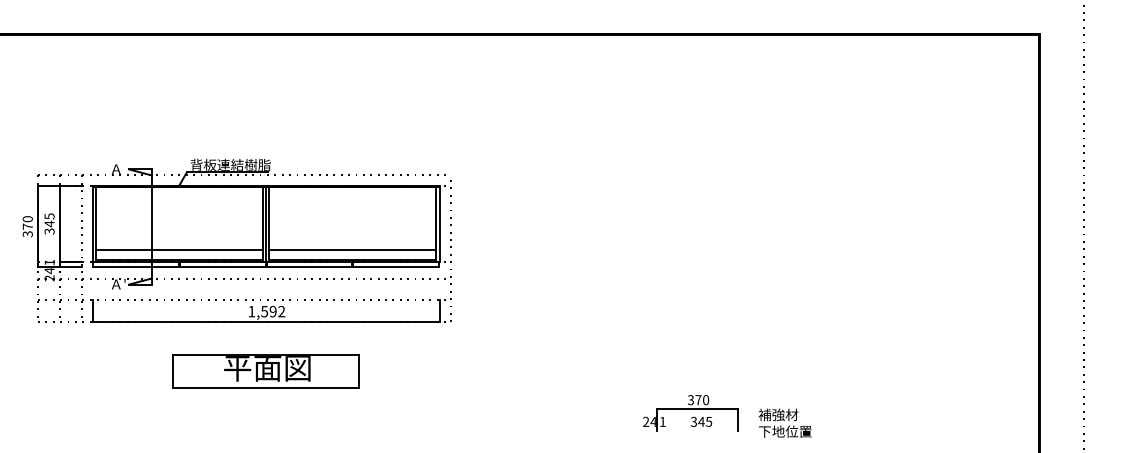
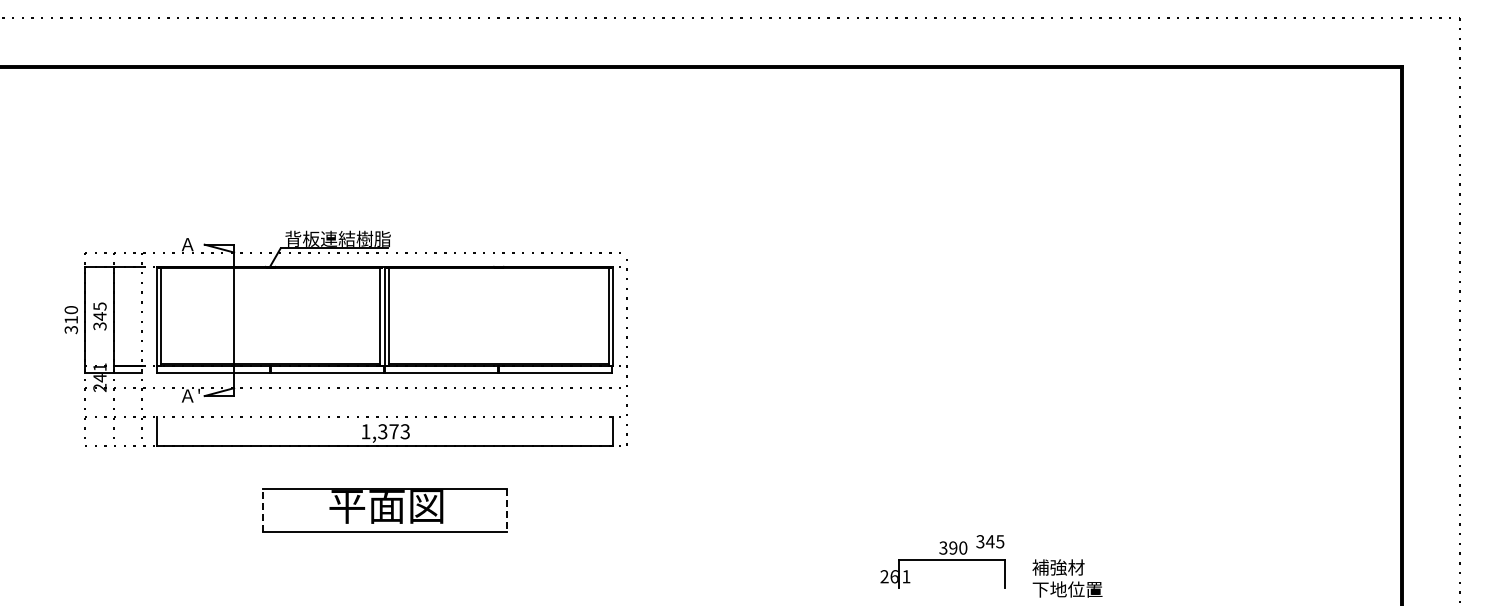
text: (27, 227) -> (70, 320), 370 -> 310
line: (179, 249) -> (270, 350), removed
line: (352, 249) -> (498, 350), removed
text: (272, 311) -> (393, 431), 1,592 -> 1,373
line: (173, 371) -> (262, 510), solid -> dashed
line: (358, 371) -> (506, 510), solid -> dashed
text: (698, 399) -> (953, 547), 370 -> 390
text: (652, 421) -> (893, 576), 24 -> 26
text: (701, 421) -> (990, 541), moved

